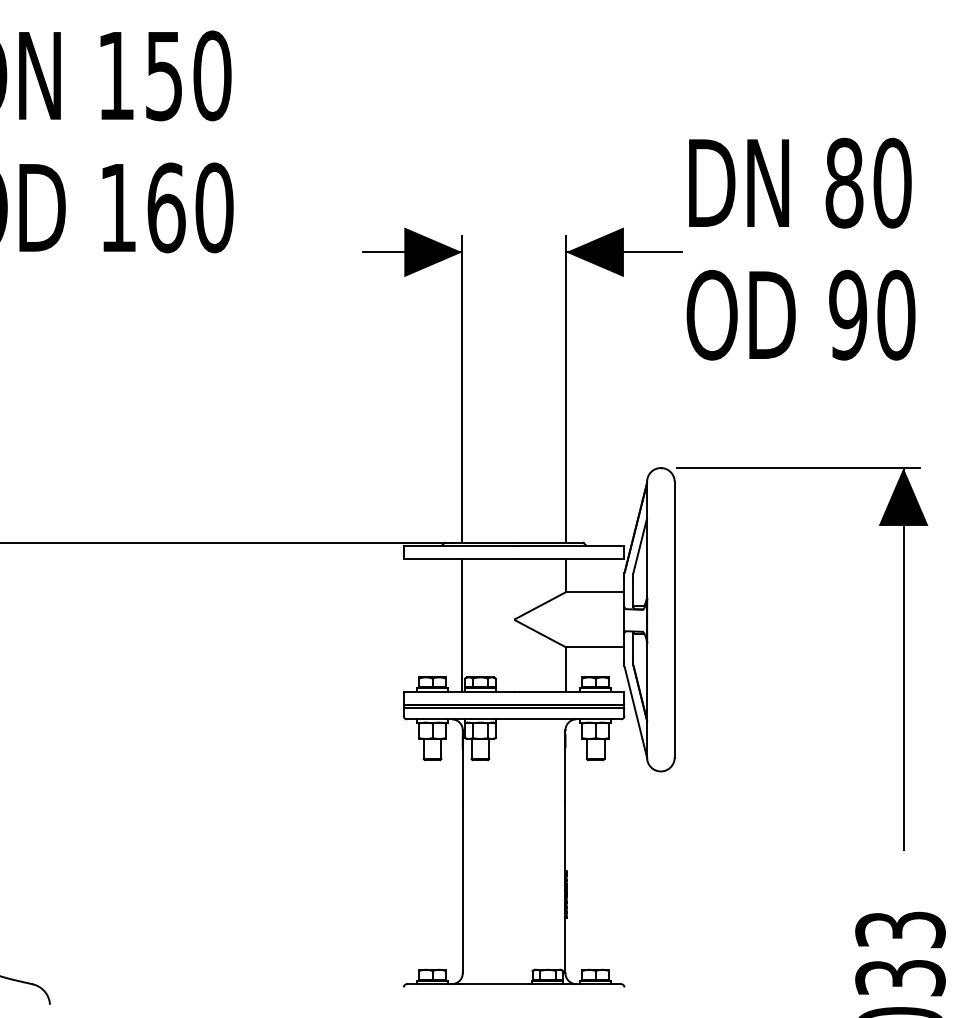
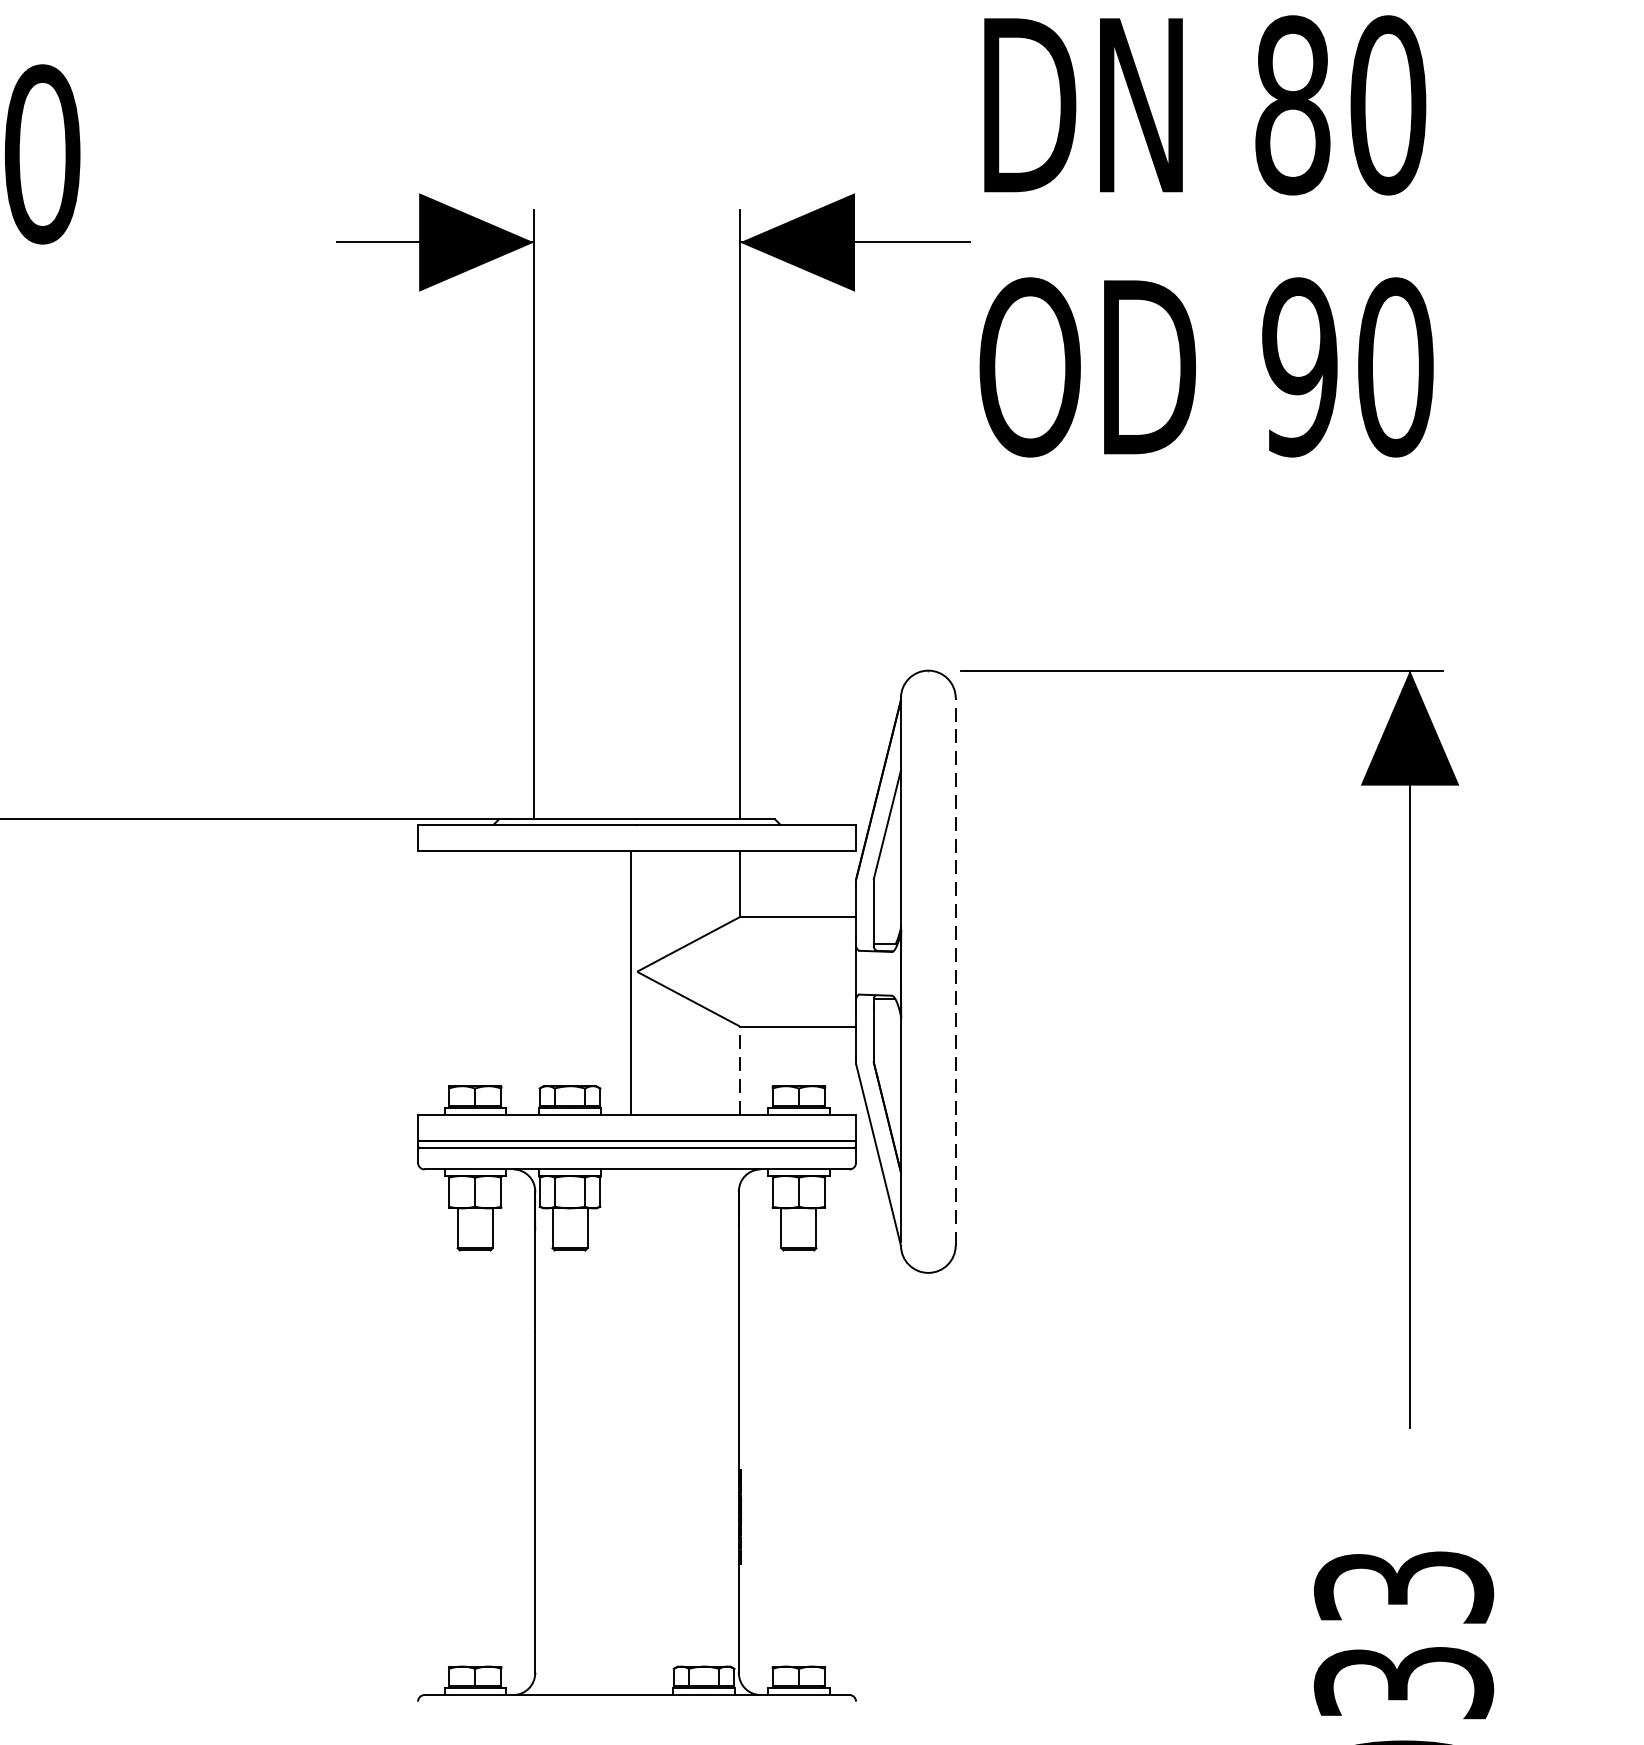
line: (674, 619) -> (955, 971), solid -> dashed
line: (462, 624) -> (631, 981), moved
line: (565, 669) -> (739, 1070), solid -> dashed

